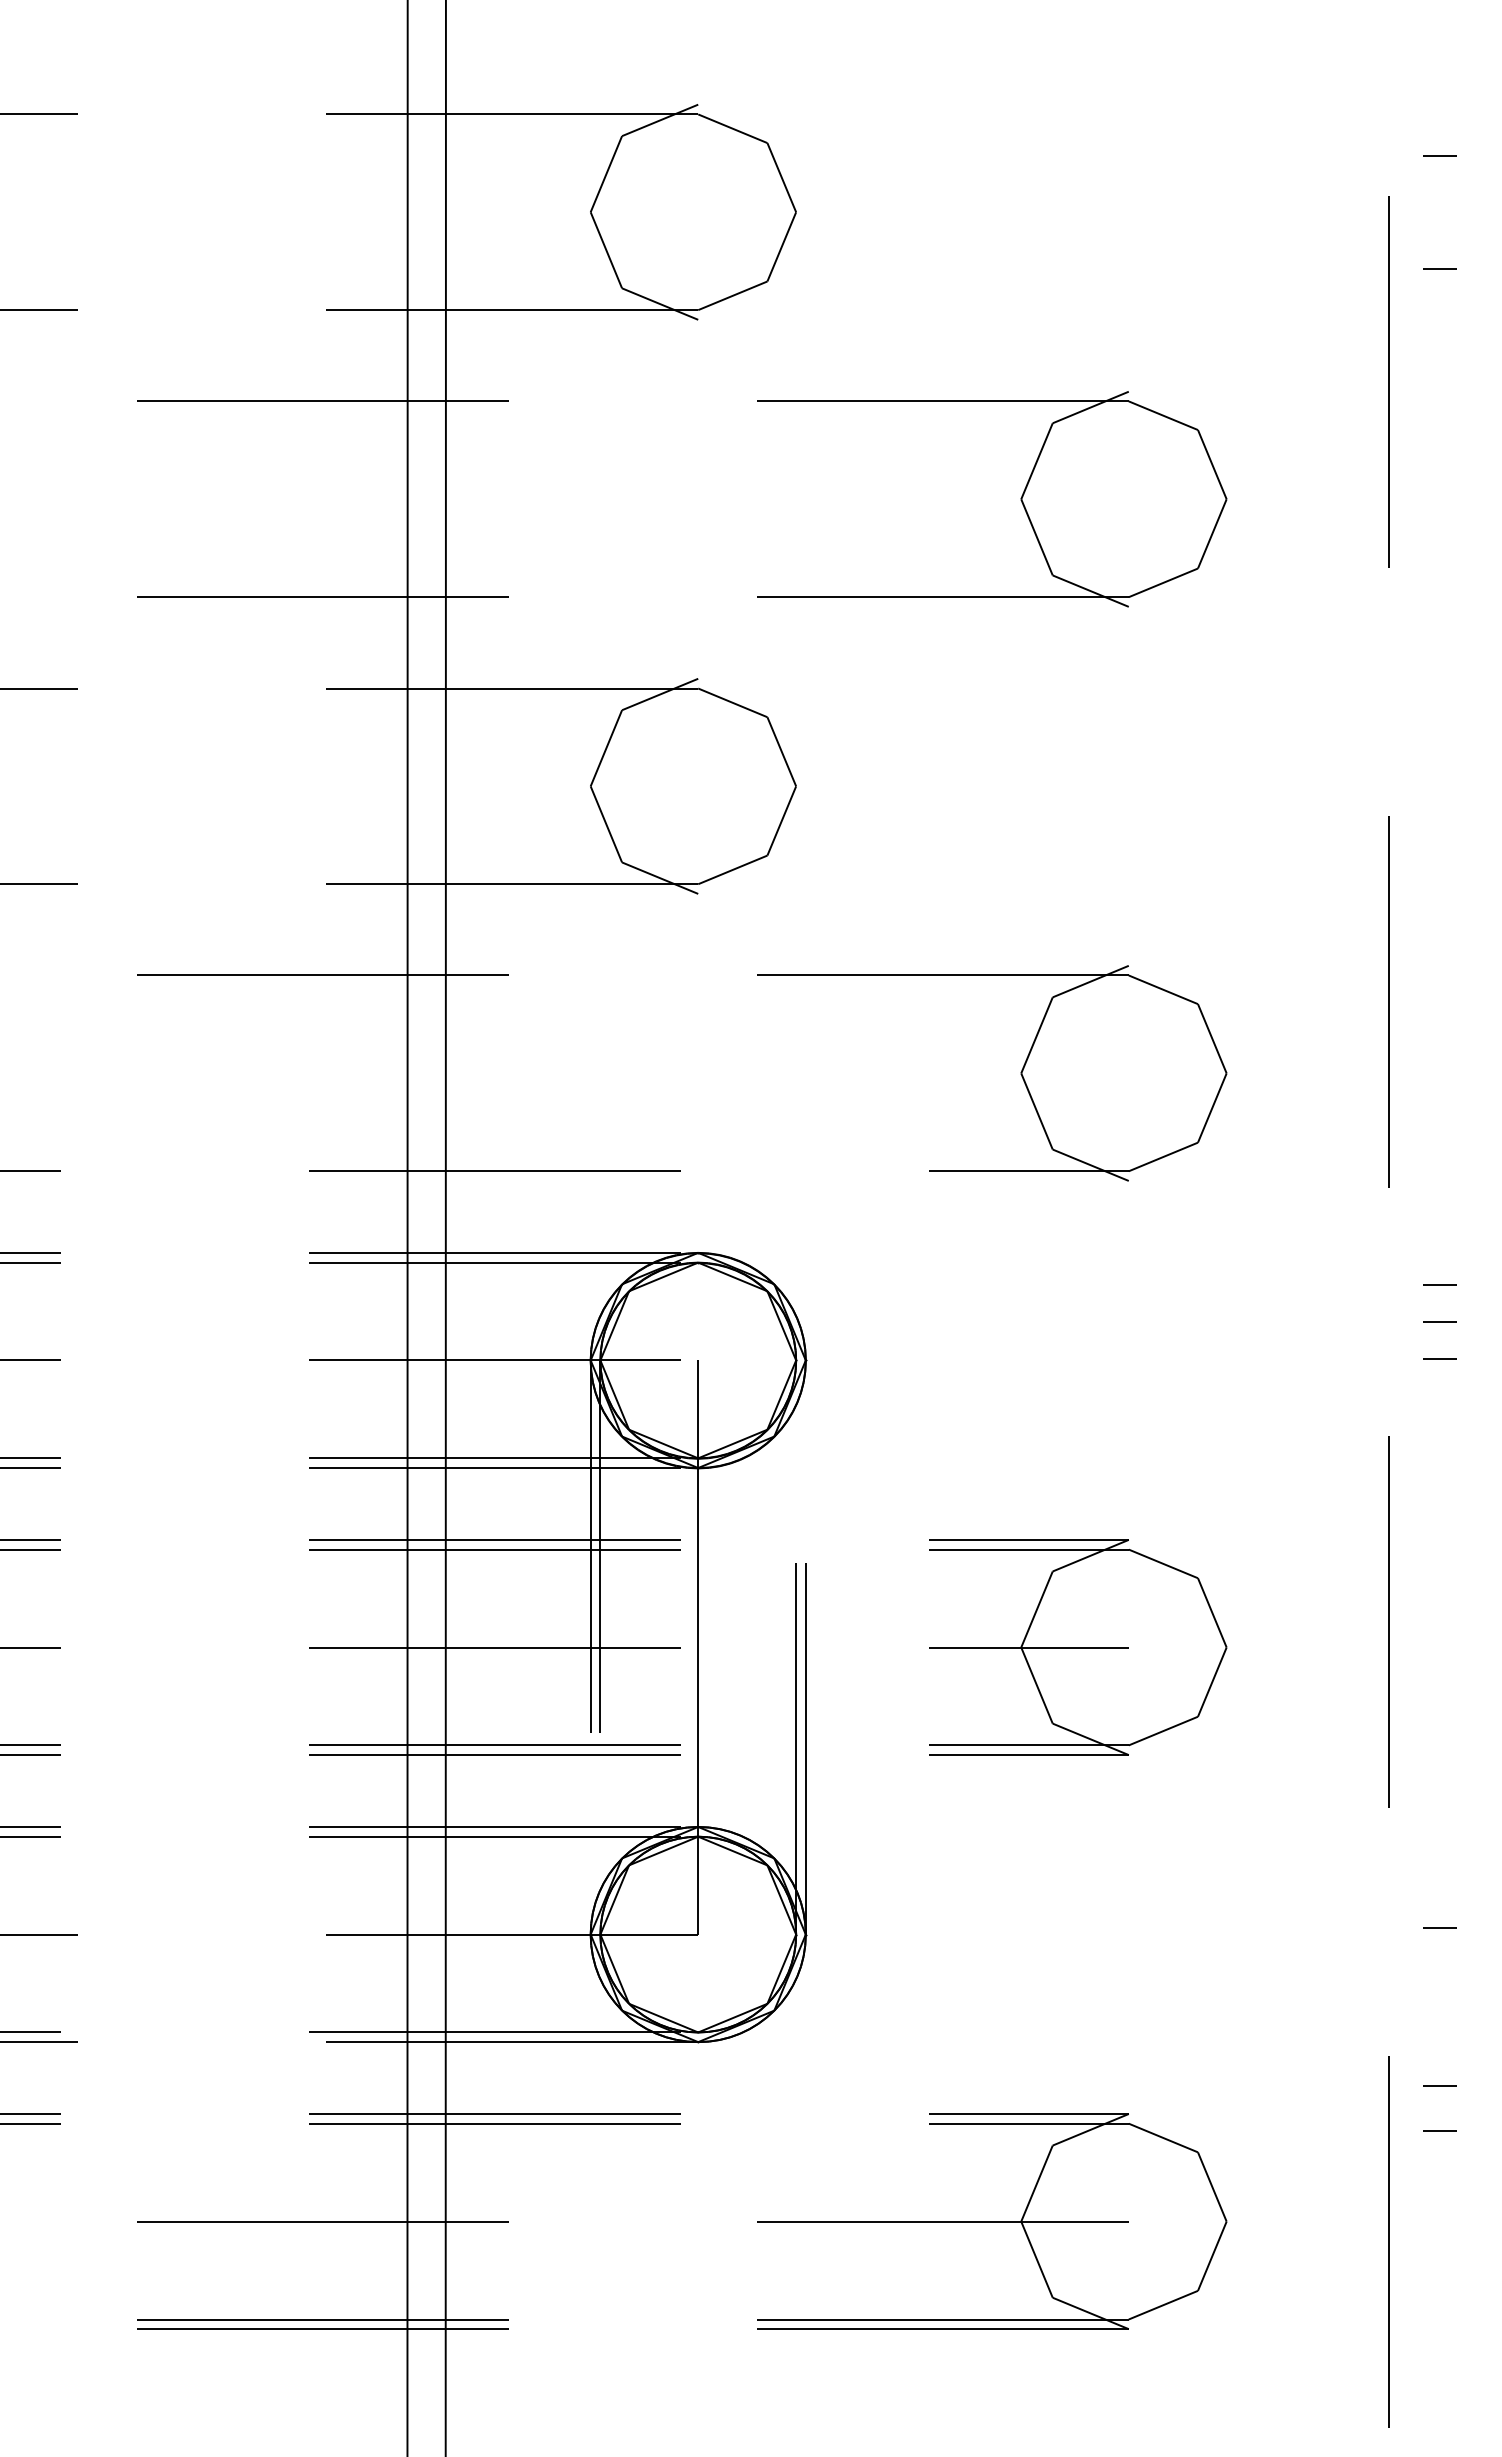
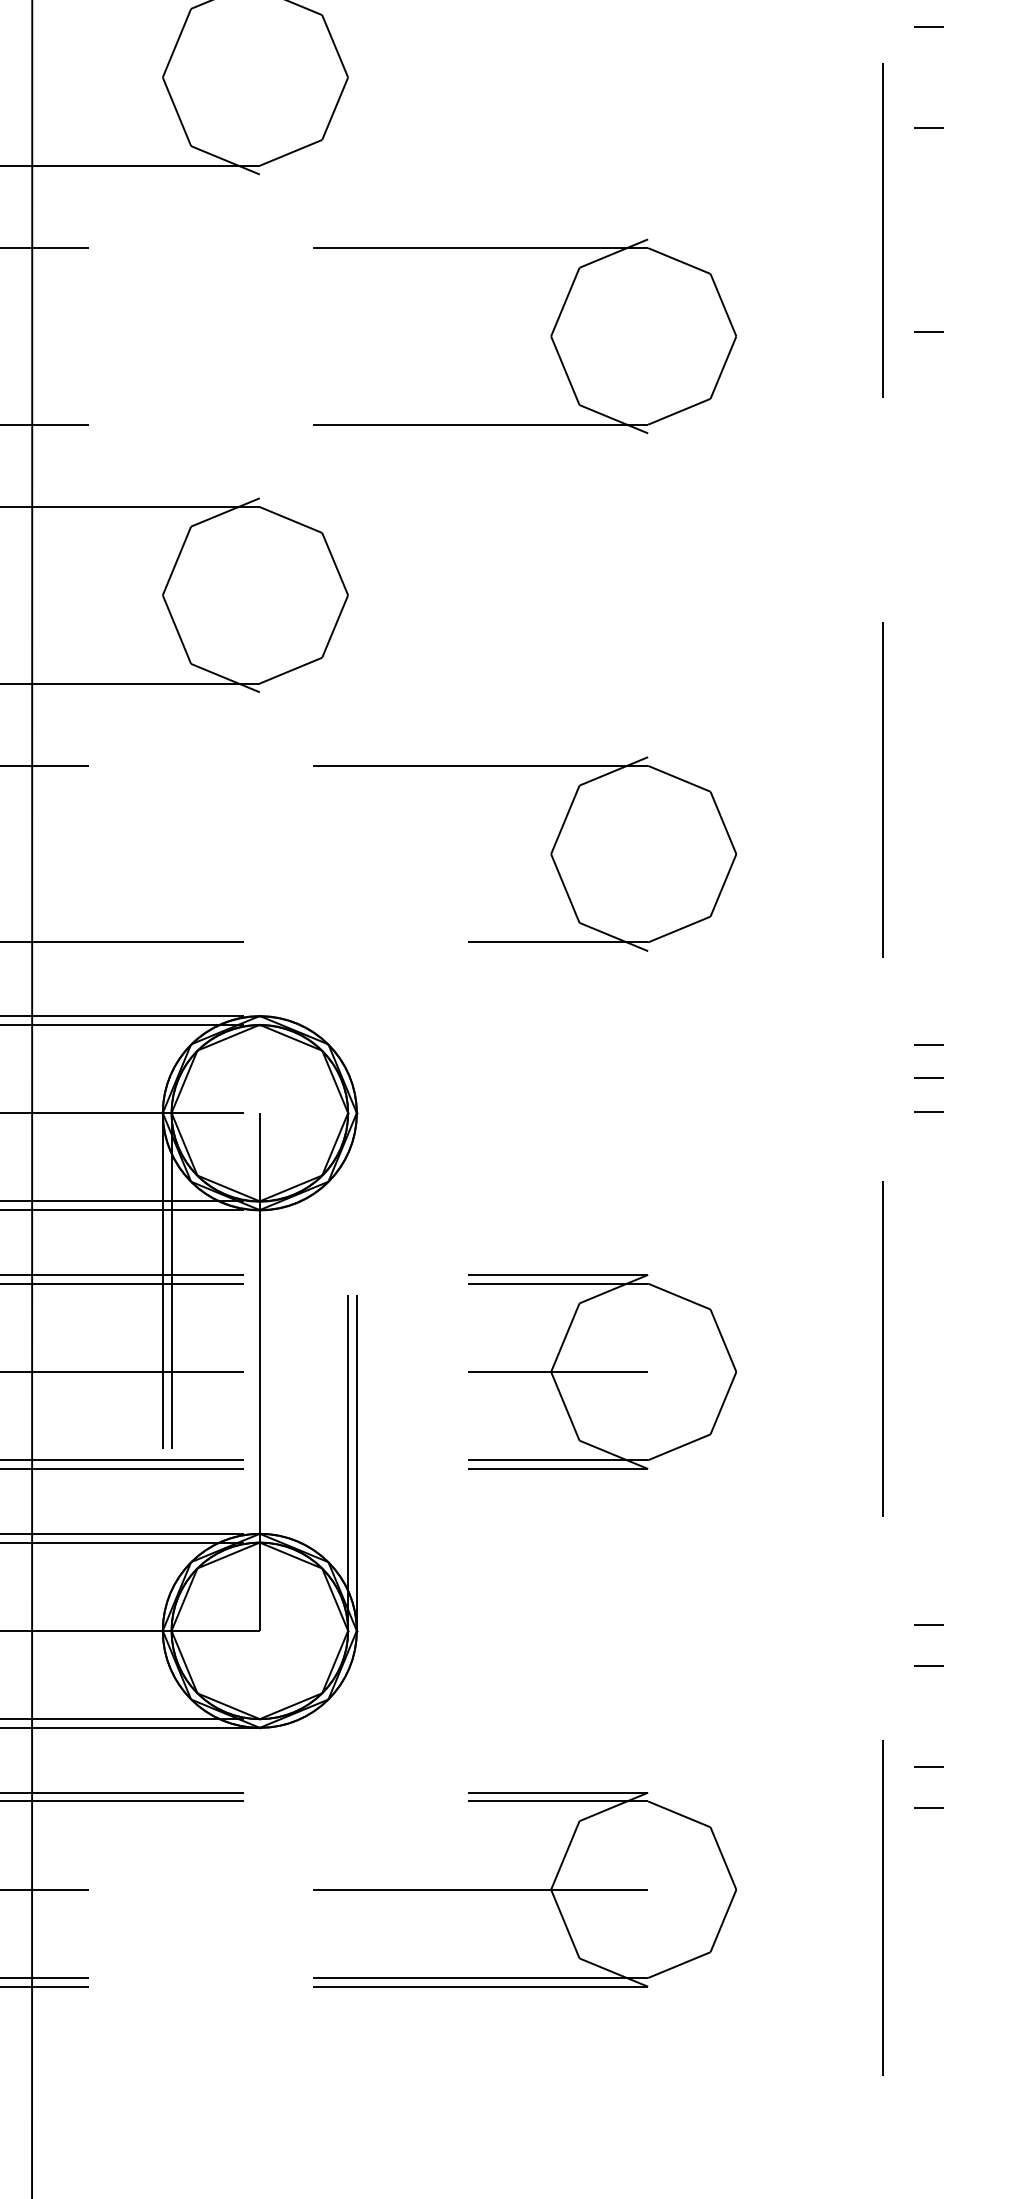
line: (1439, 494) -> (928, 332), added
line: (1439, 1972) -> (928, 1665), added

